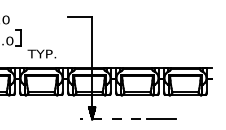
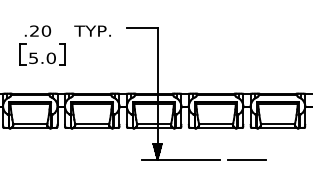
text: (41, 53) -> (92, 30), moved
line: (109, 119) -> (180, 159), dashed -> solid

